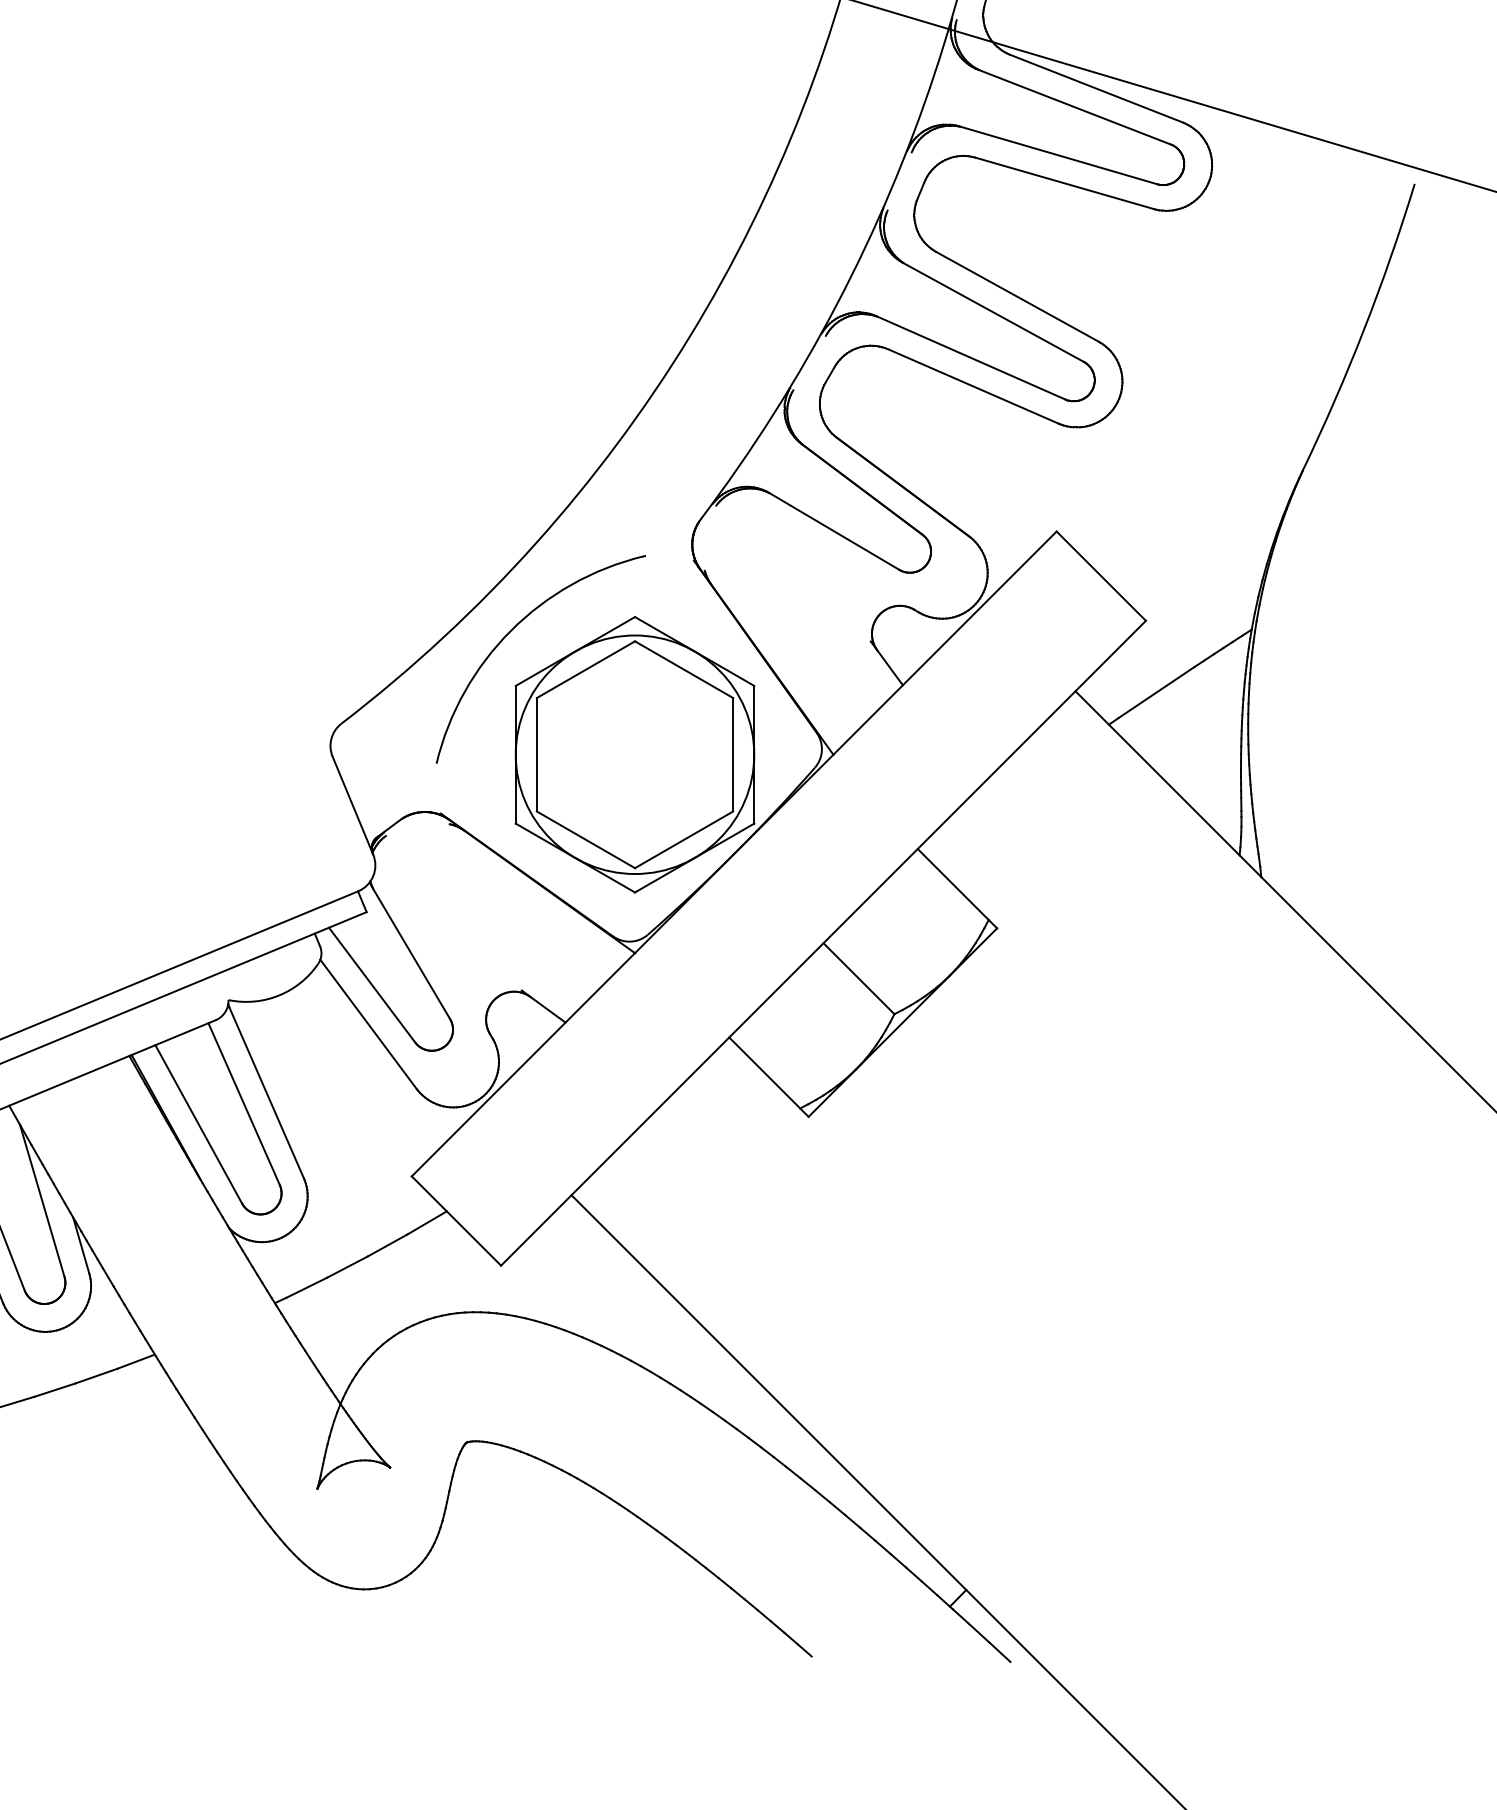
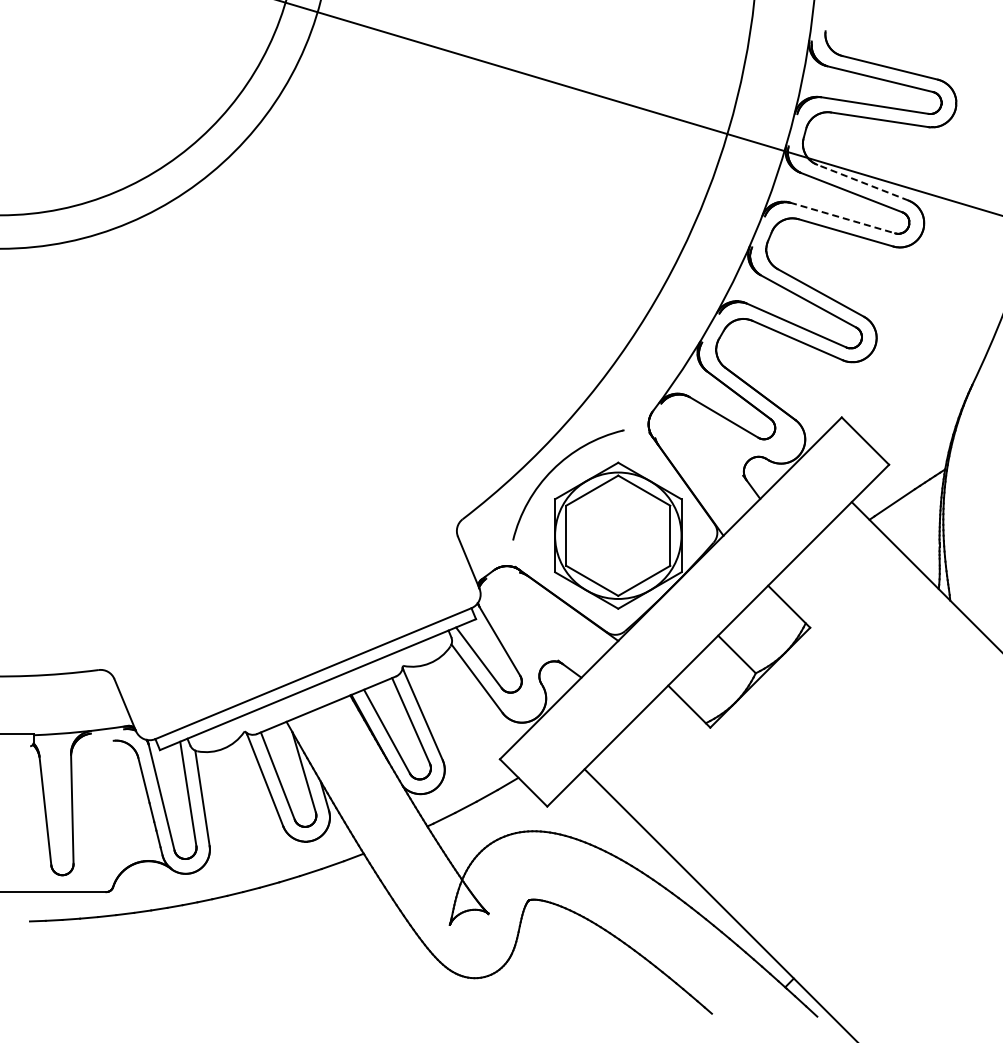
line: (1095, 88) -> (862, 182), solid -> dashed
line: (1057, 154) -> (842, 217), solid -> dashed

